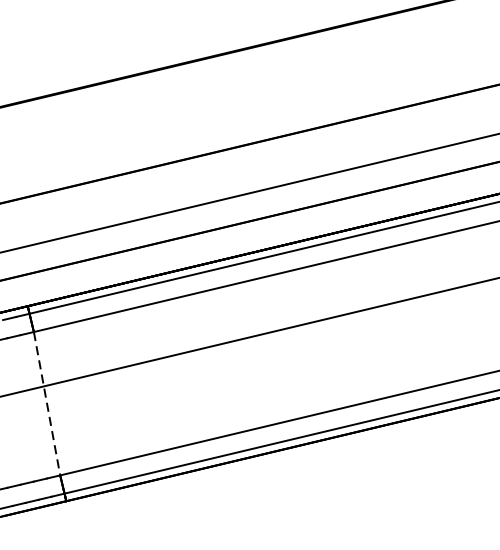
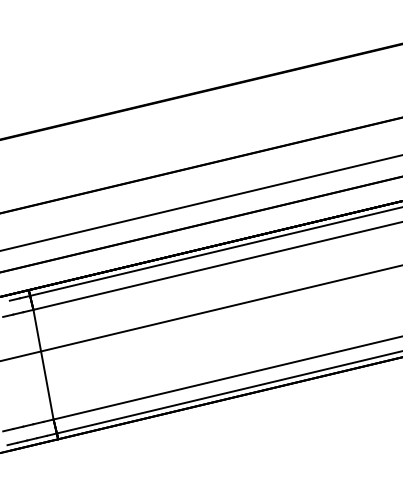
line: (47, 403) -> (43, 364), dashed -> solid

